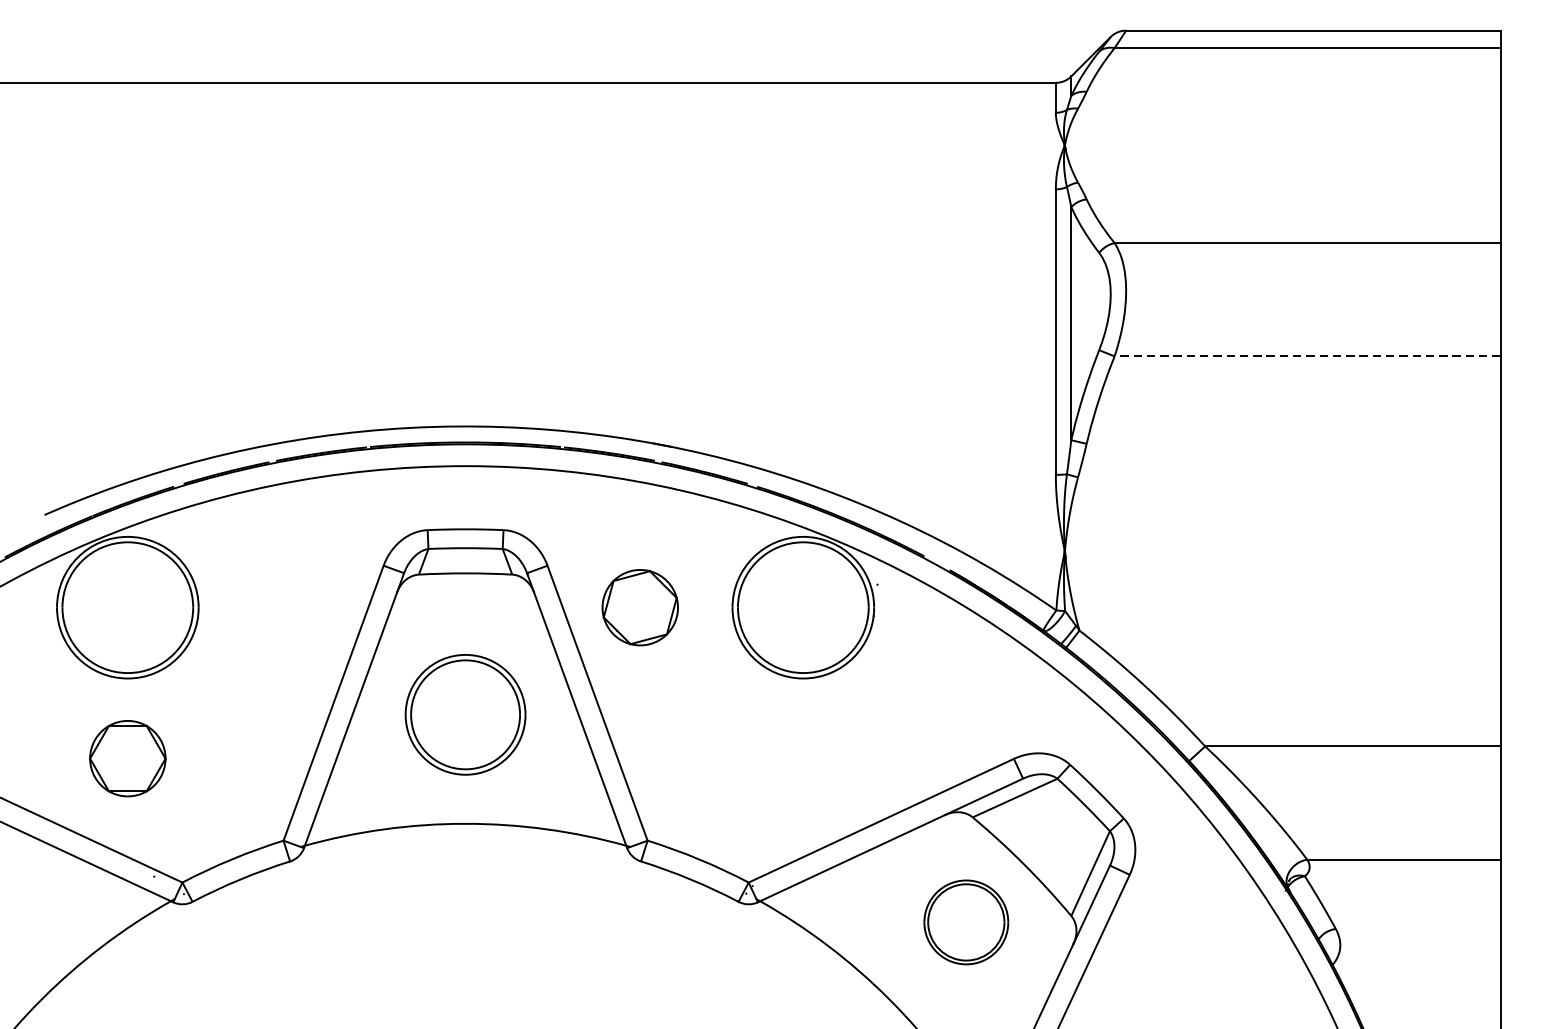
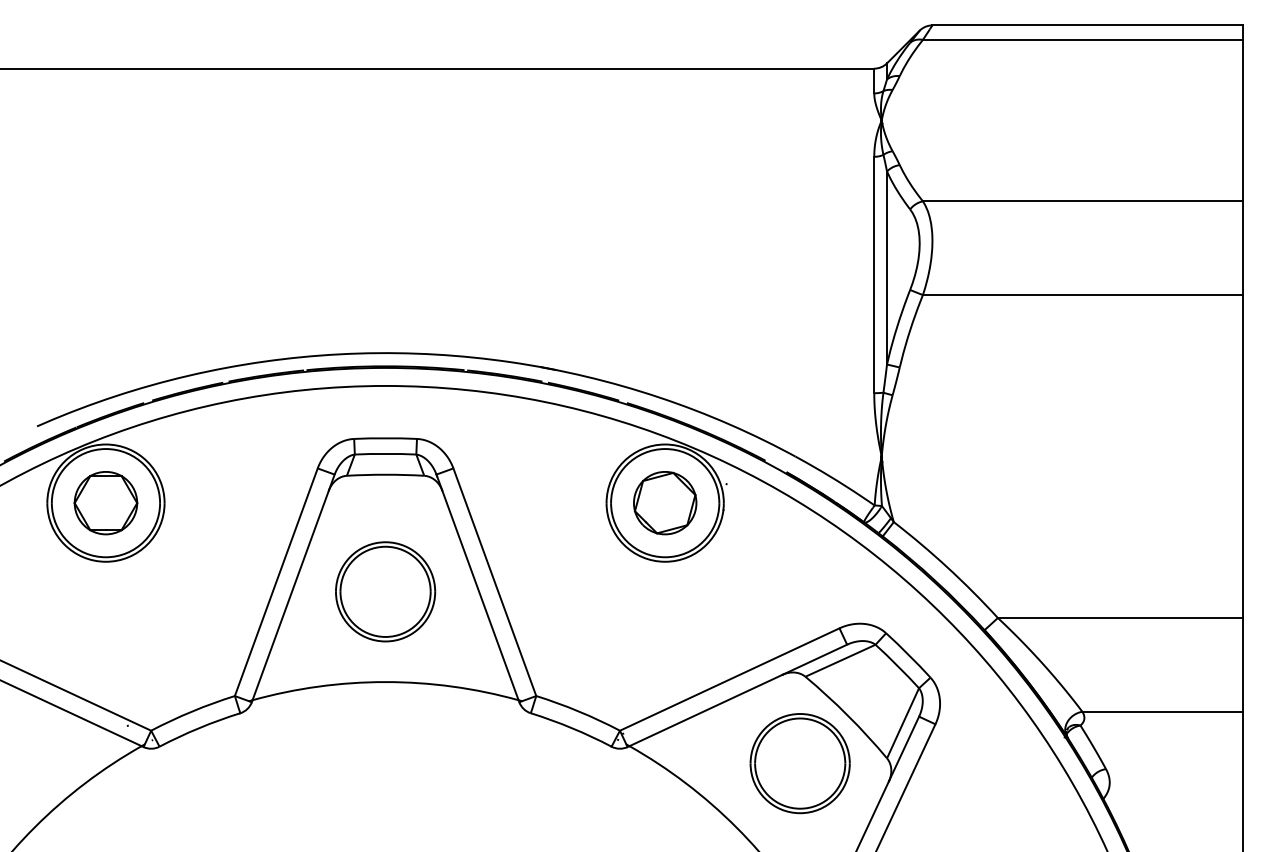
line: (1307, 356) -> (1082, 295), dashed -> solid
part: (640, 608) -> (665, 503), moved
part: (127, 759) -> (105, 503), moved
part: (965, 922) -> (799, 763), size x1.43

